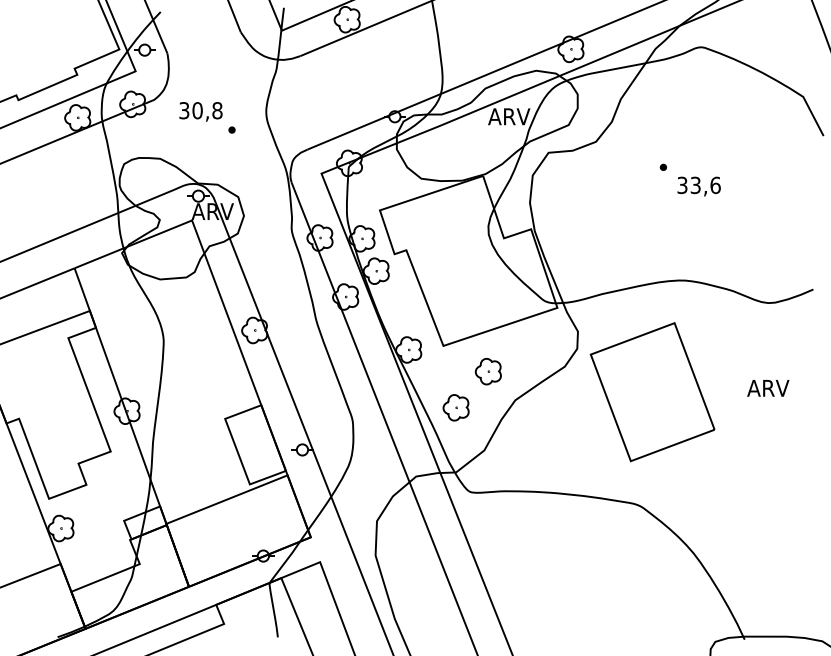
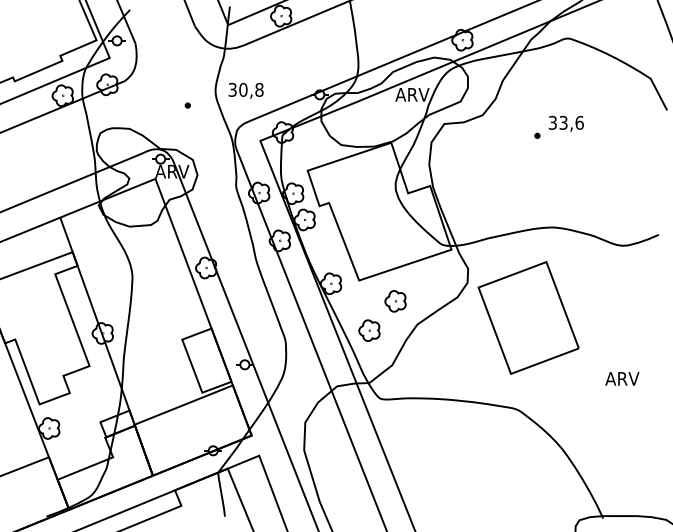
text: (200, 111) -> (245, 90), moved
text: (698, 186) -> (565, 123), moved
text: (768, 388) -> (622, 379), moved

